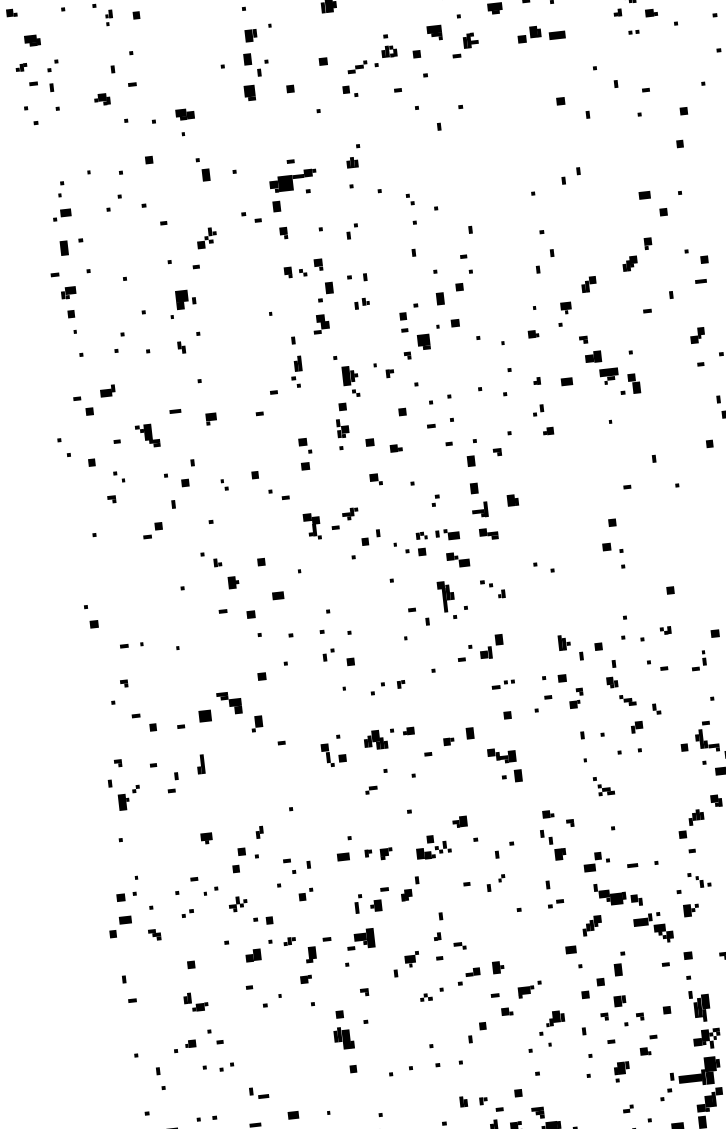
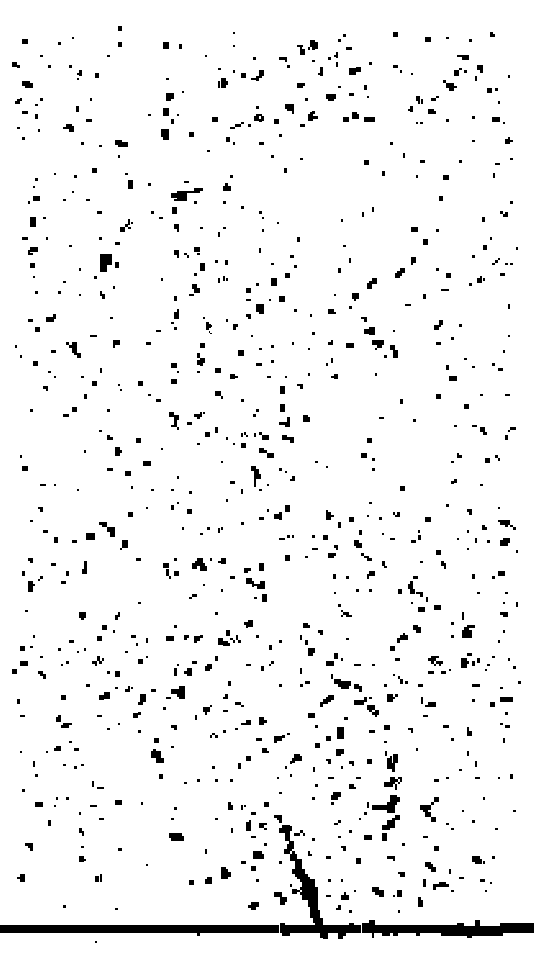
part: (181, 303) -> (105, 266), size x1.4
part: (346, 376) -> (207, 325), size x0.6
part: (504, 764) -> (256, 589), moved
part: (618, 963) -> (341, 727), size x1.4

